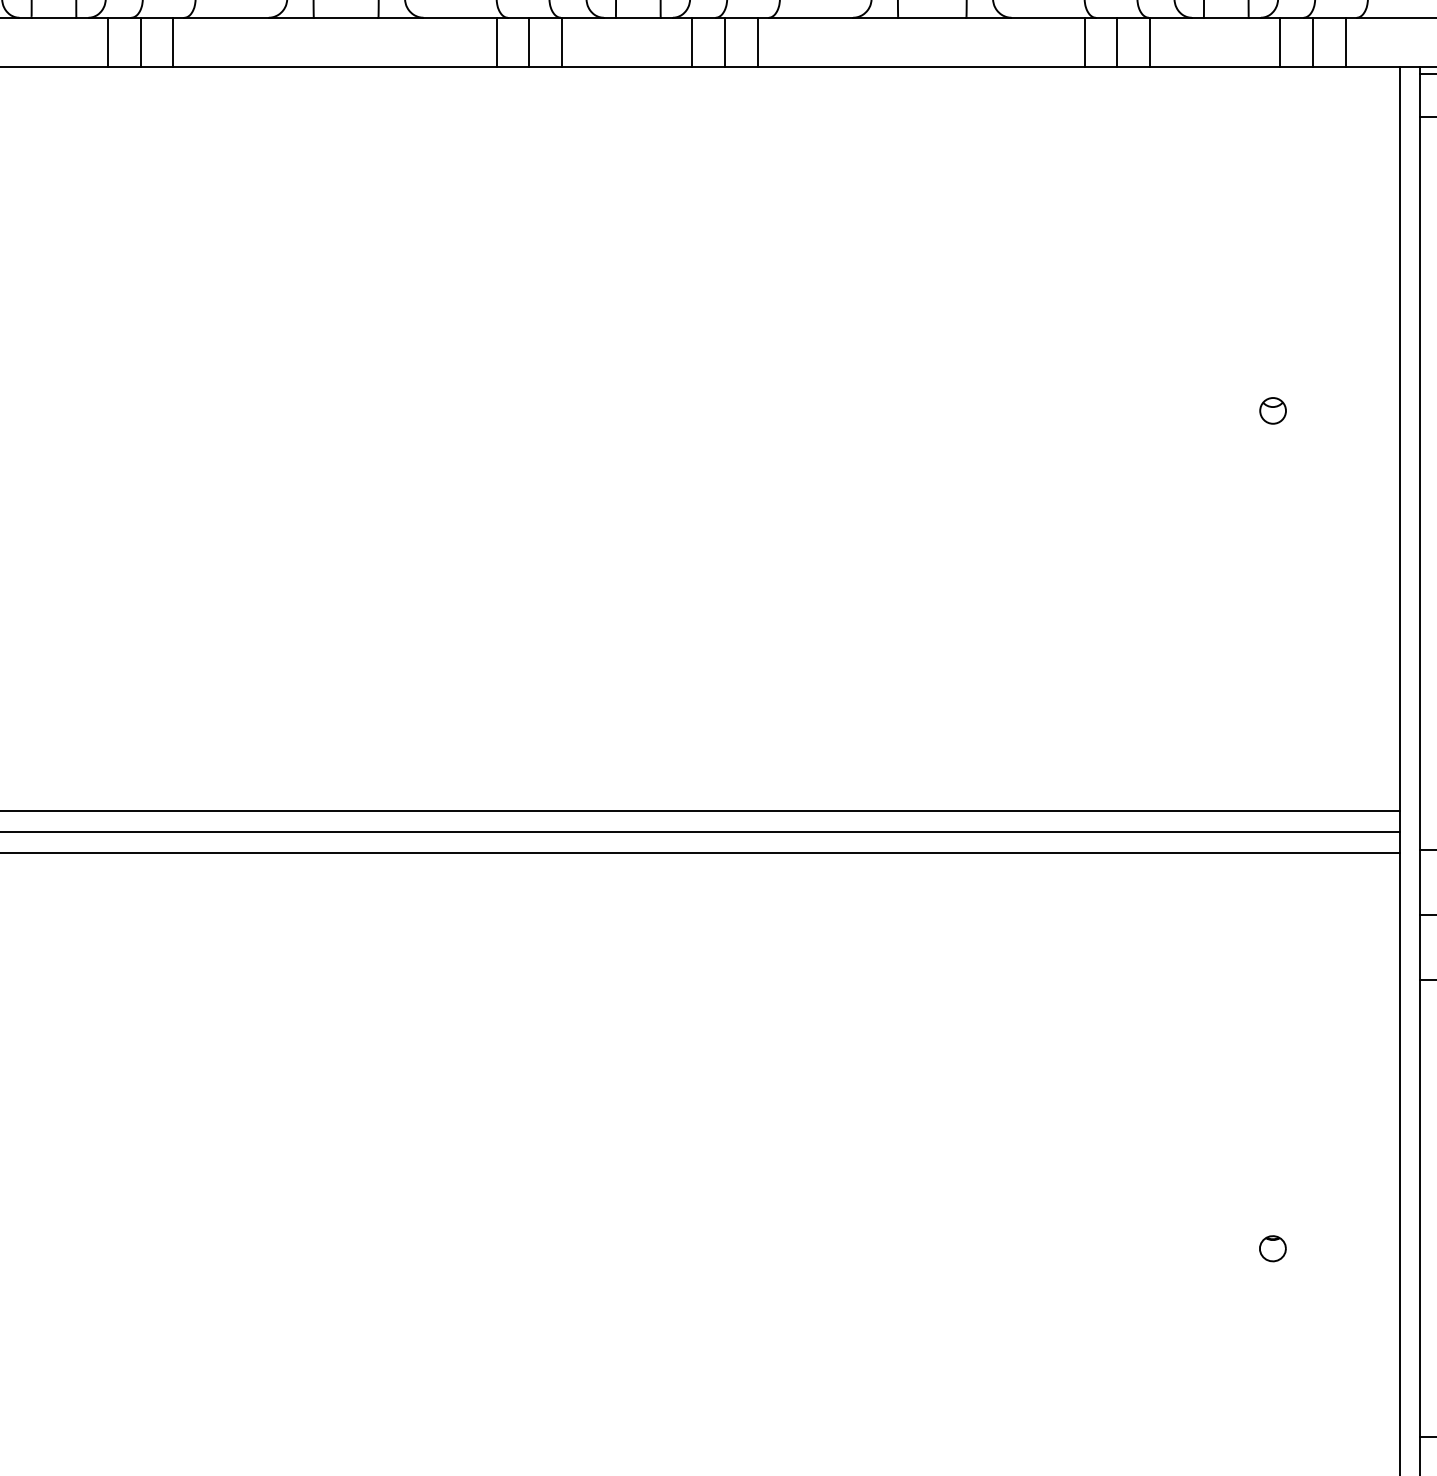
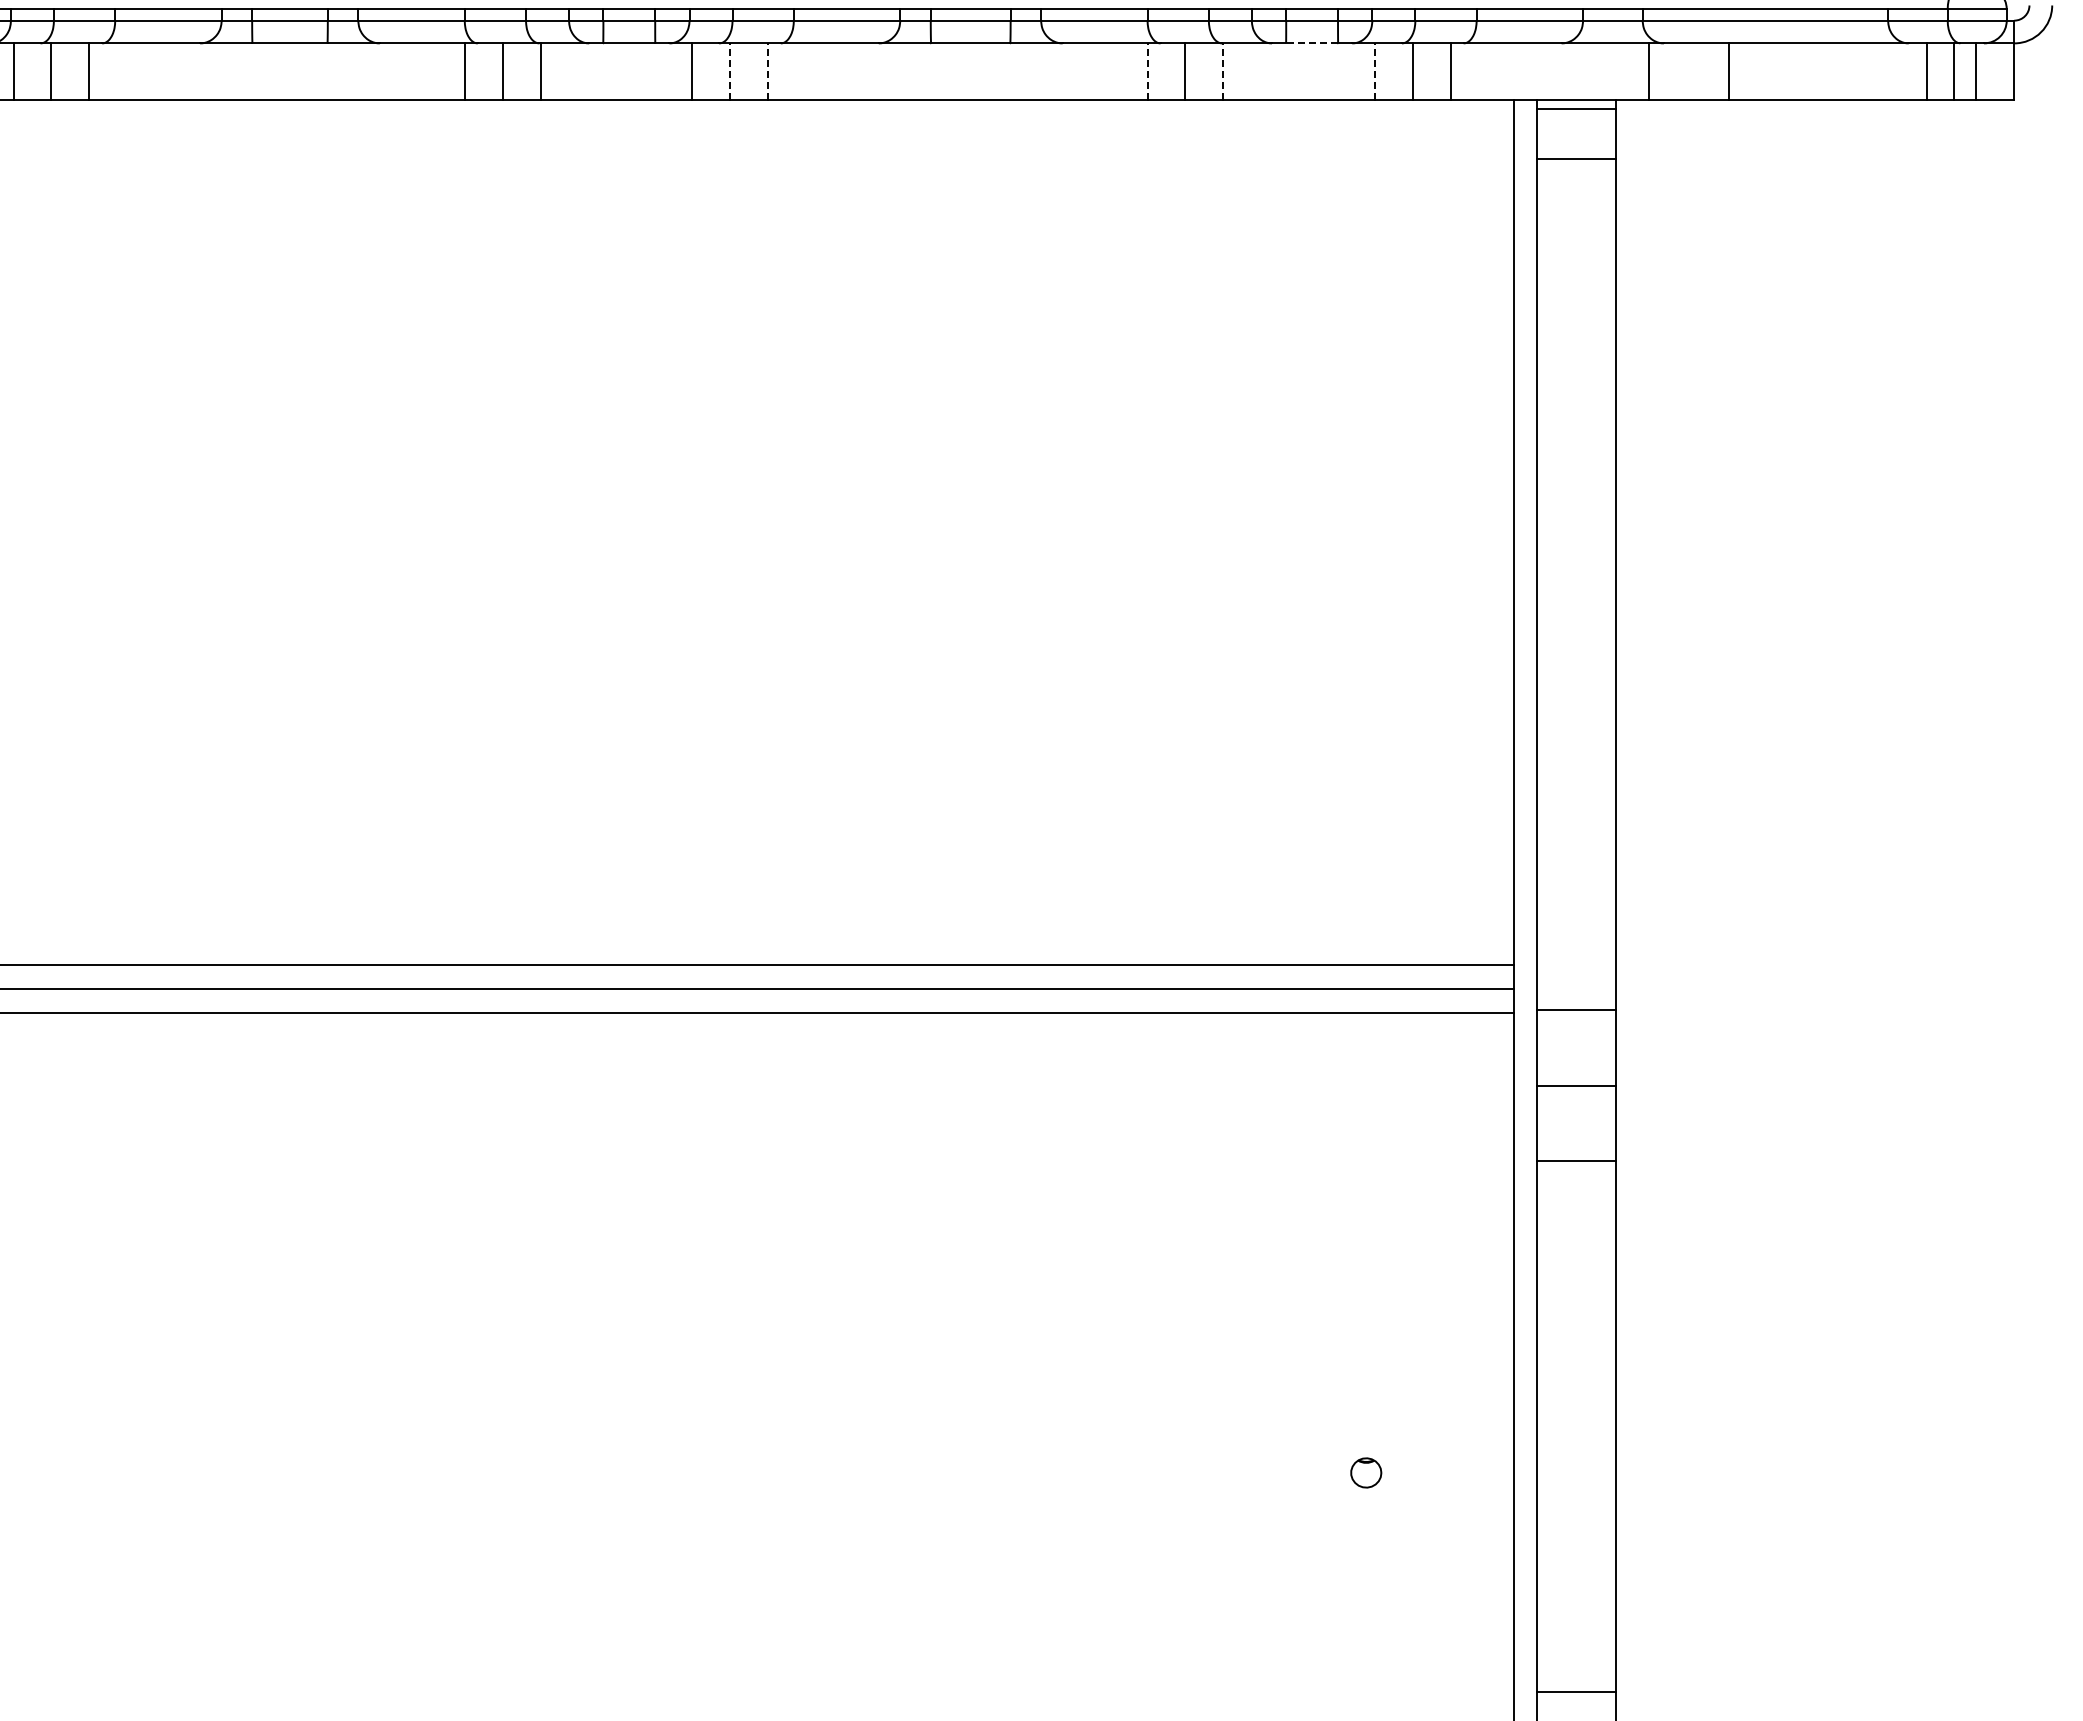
line: (1225, 17) -> (1311, 43), solid -> dashed
line: (725, 41) -> (730, 71), solid -> dashed
line: (757, 41) -> (767, 71), solid -> dashed
line: (1084, 41) -> (1147, 71), solid -> dashed
line: (1149, 41) -> (1223, 71), solid -> dashed
line: (1280, 41) -> (1374, 71), solid -> dashed
part: (1273, 410) -> (1366, 499), removed

